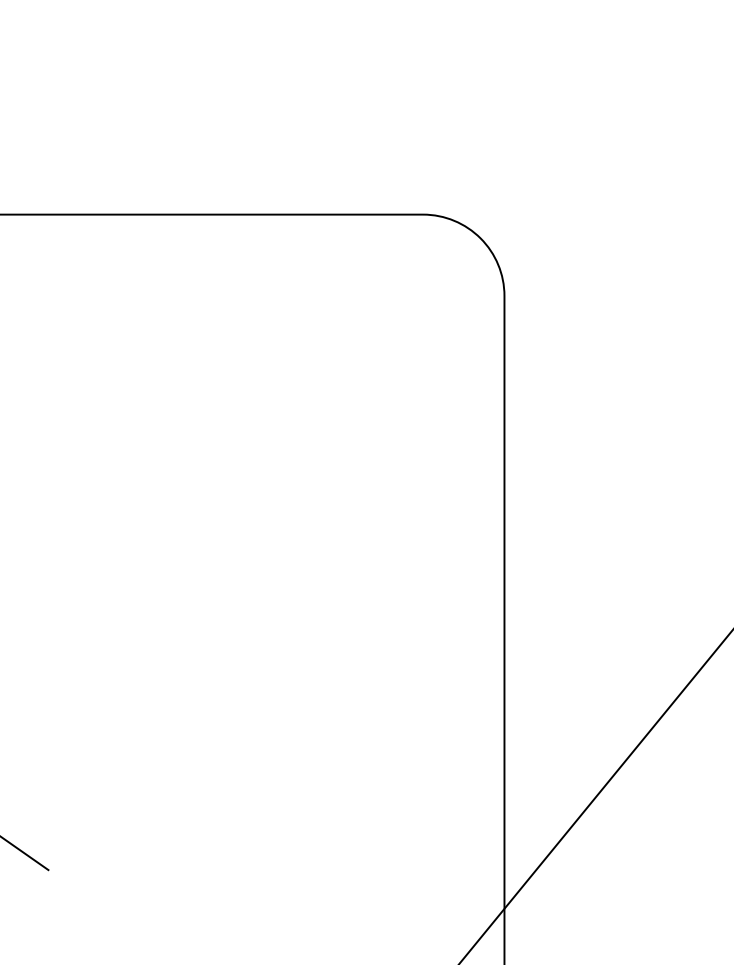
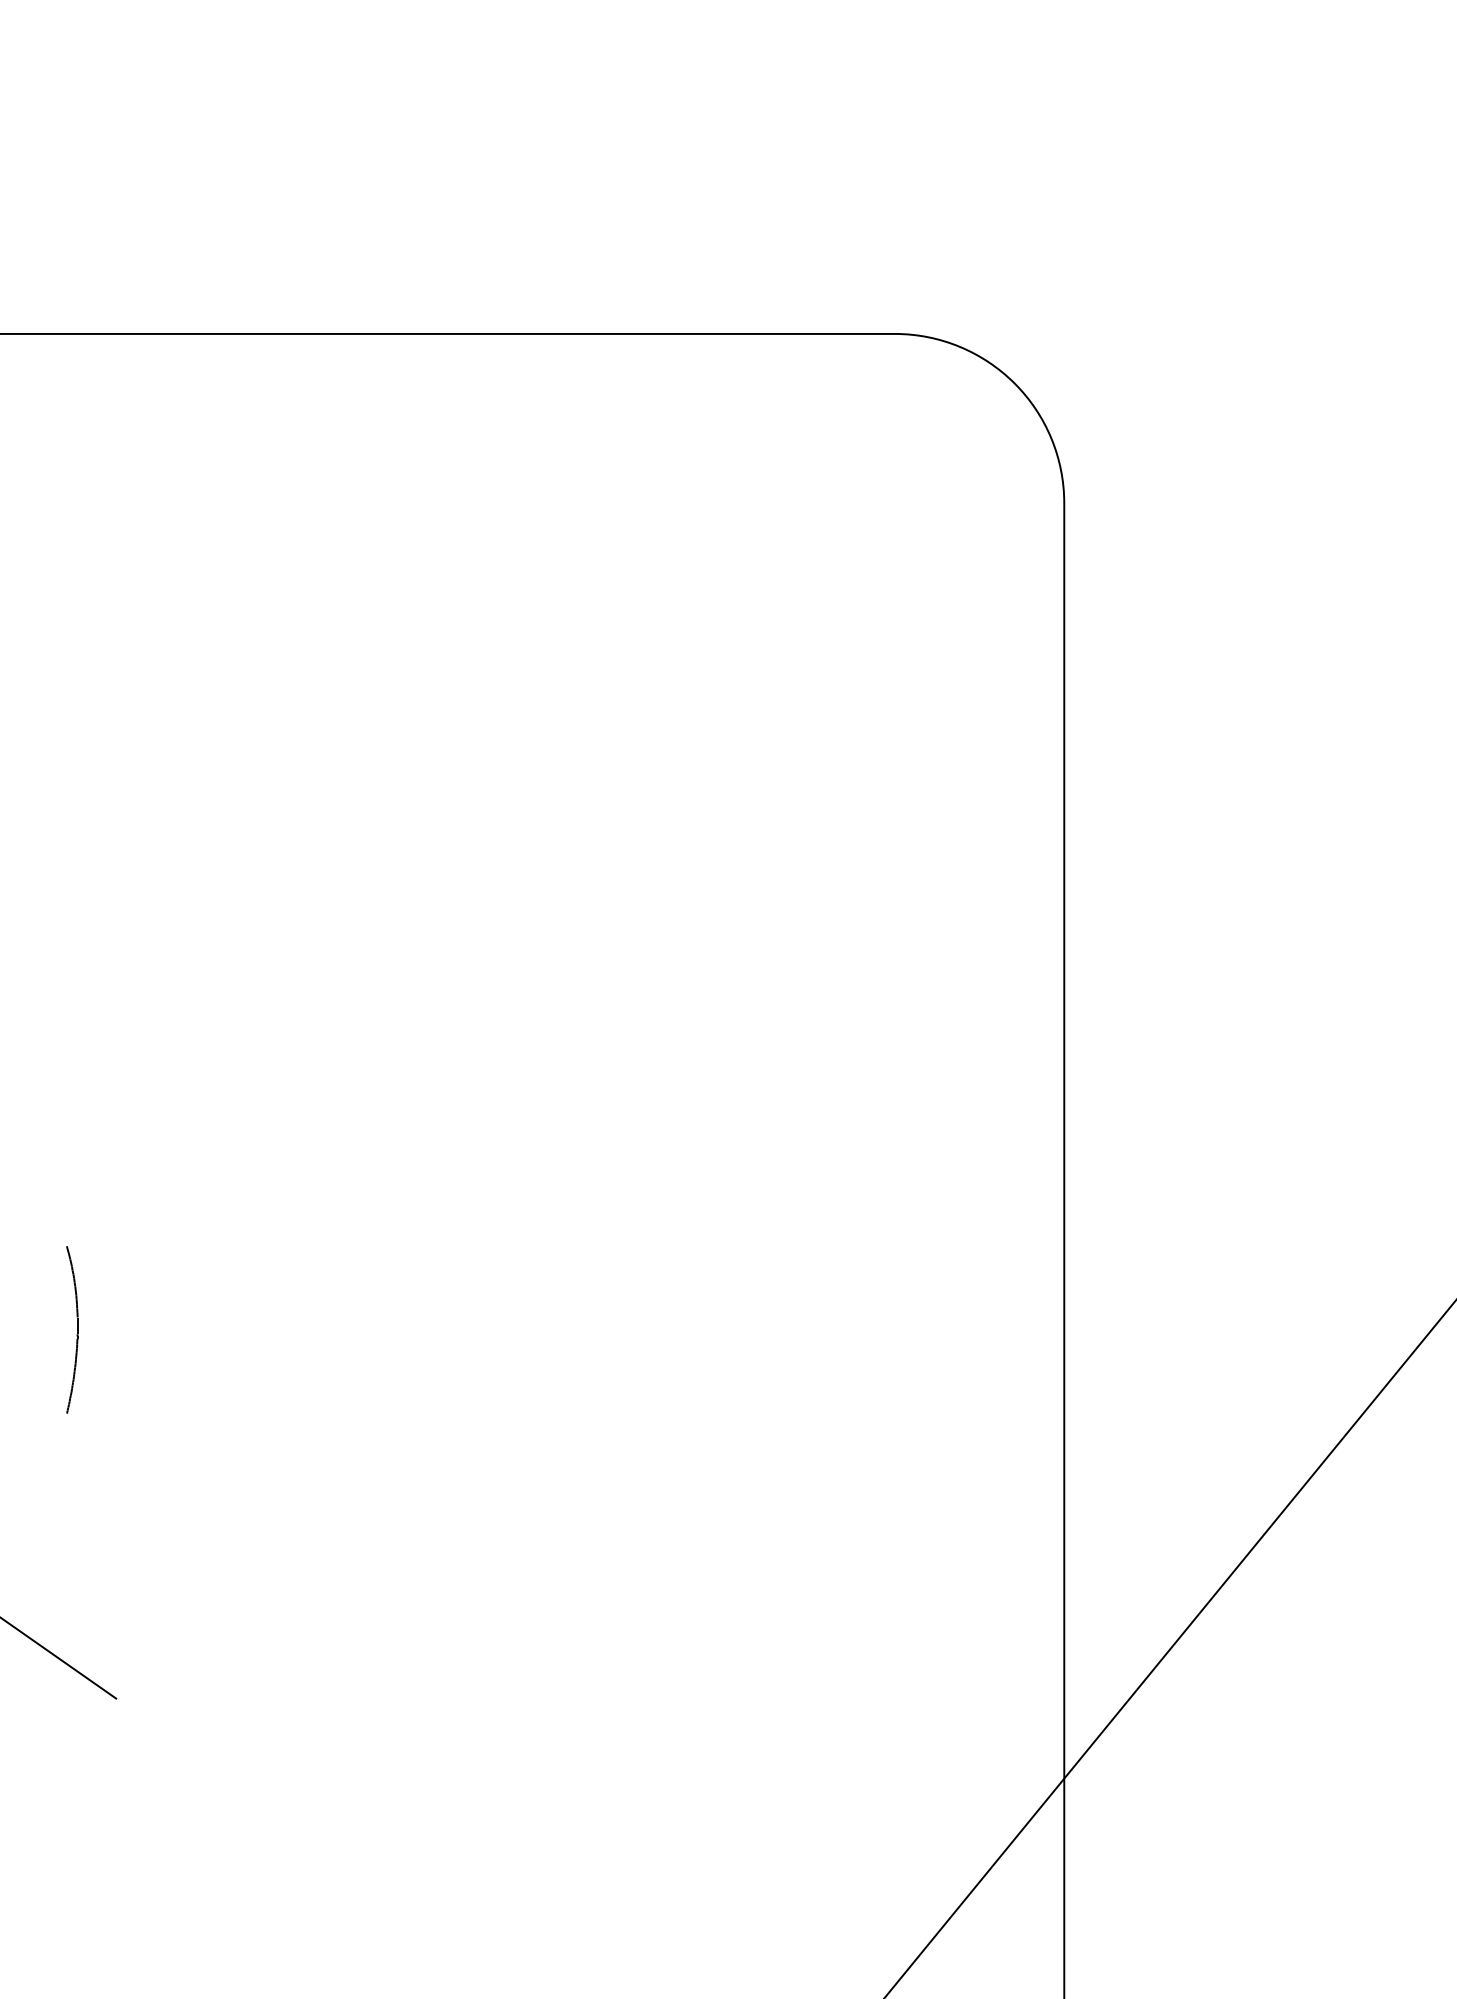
curve: (29, 693) -> (75, 1330), added

